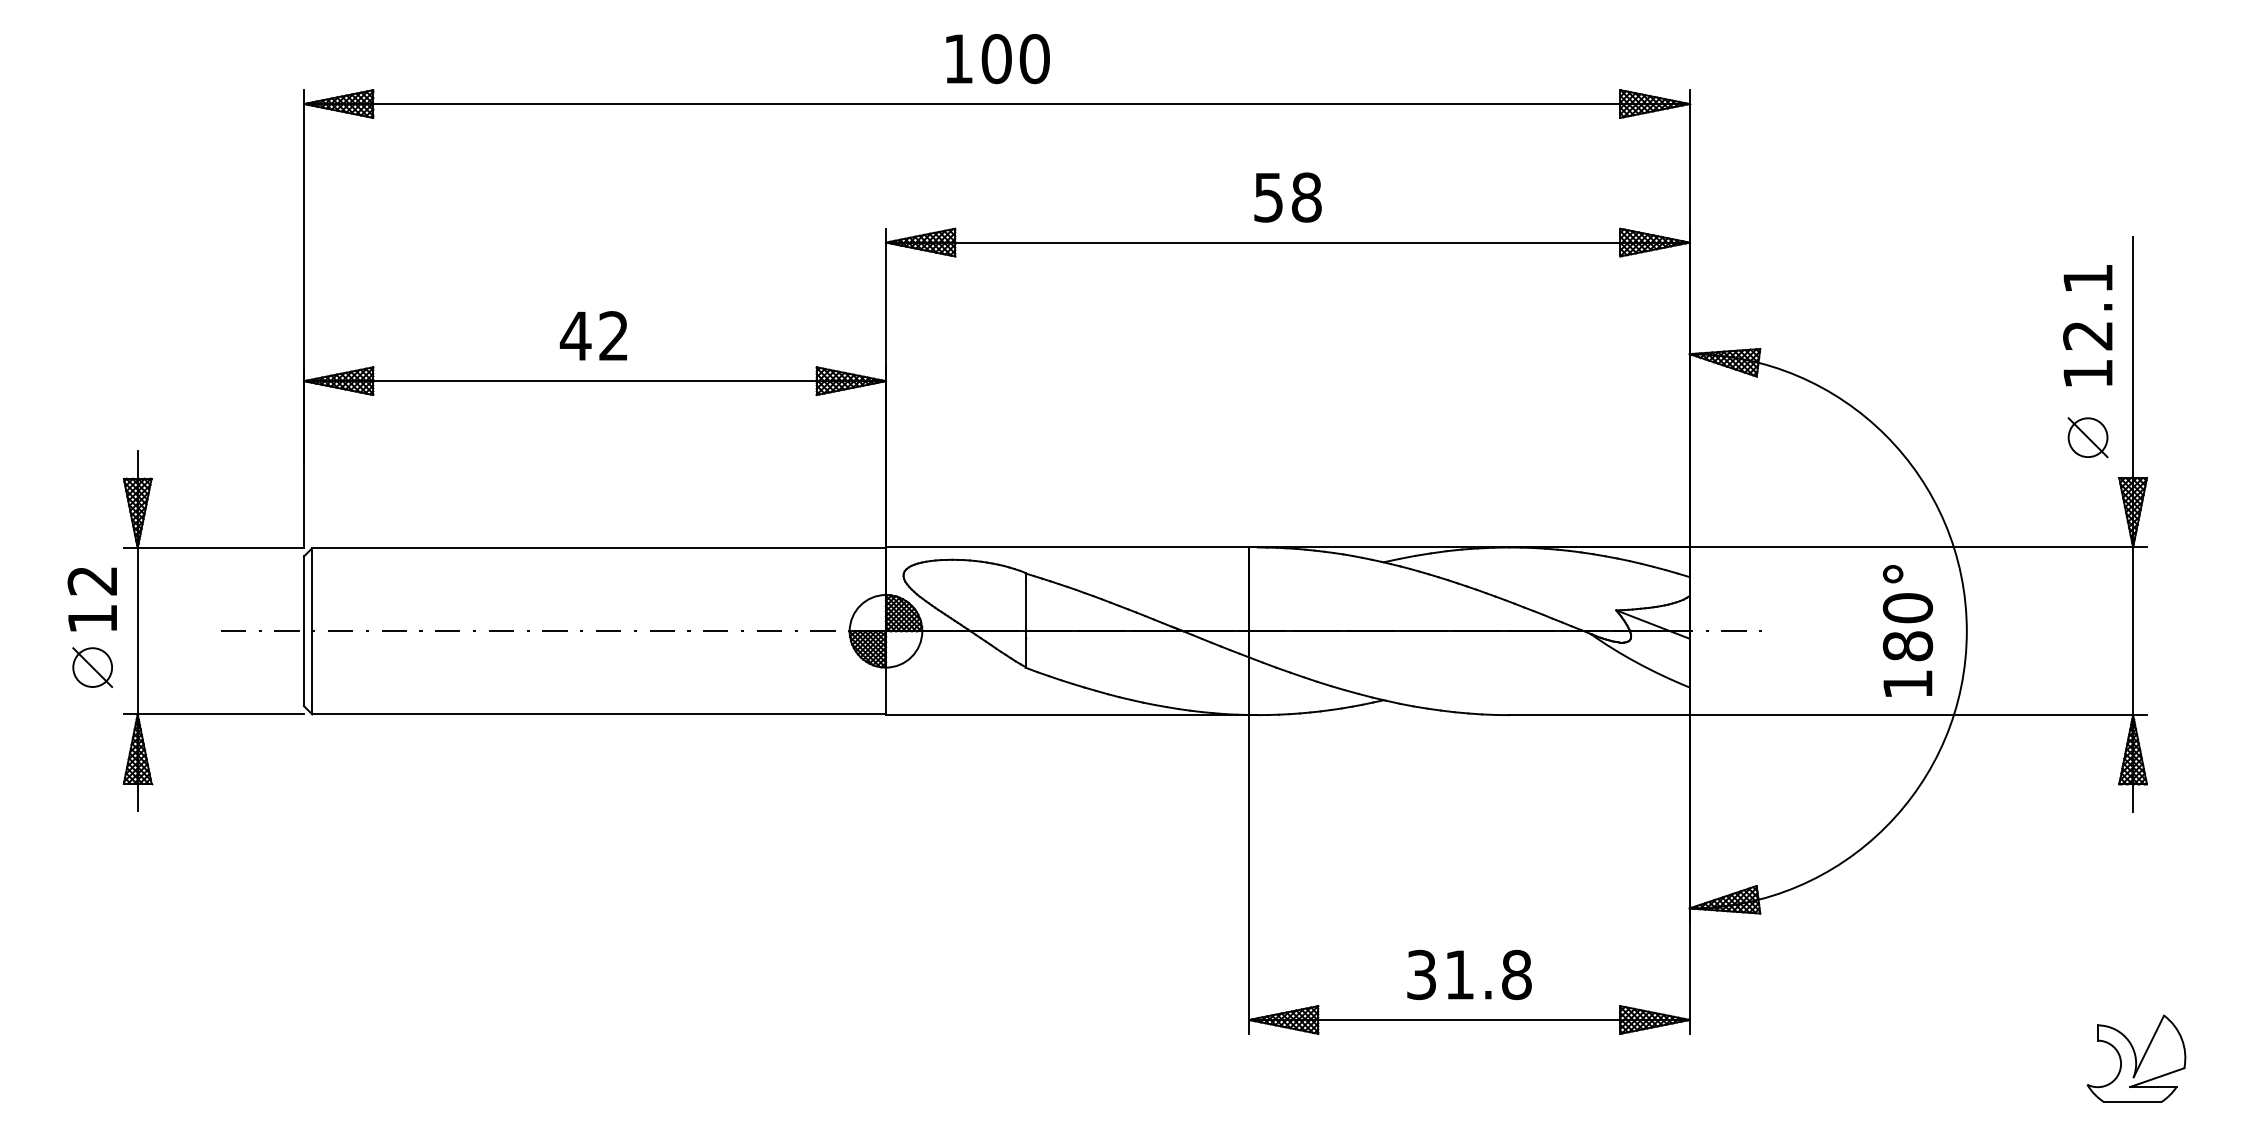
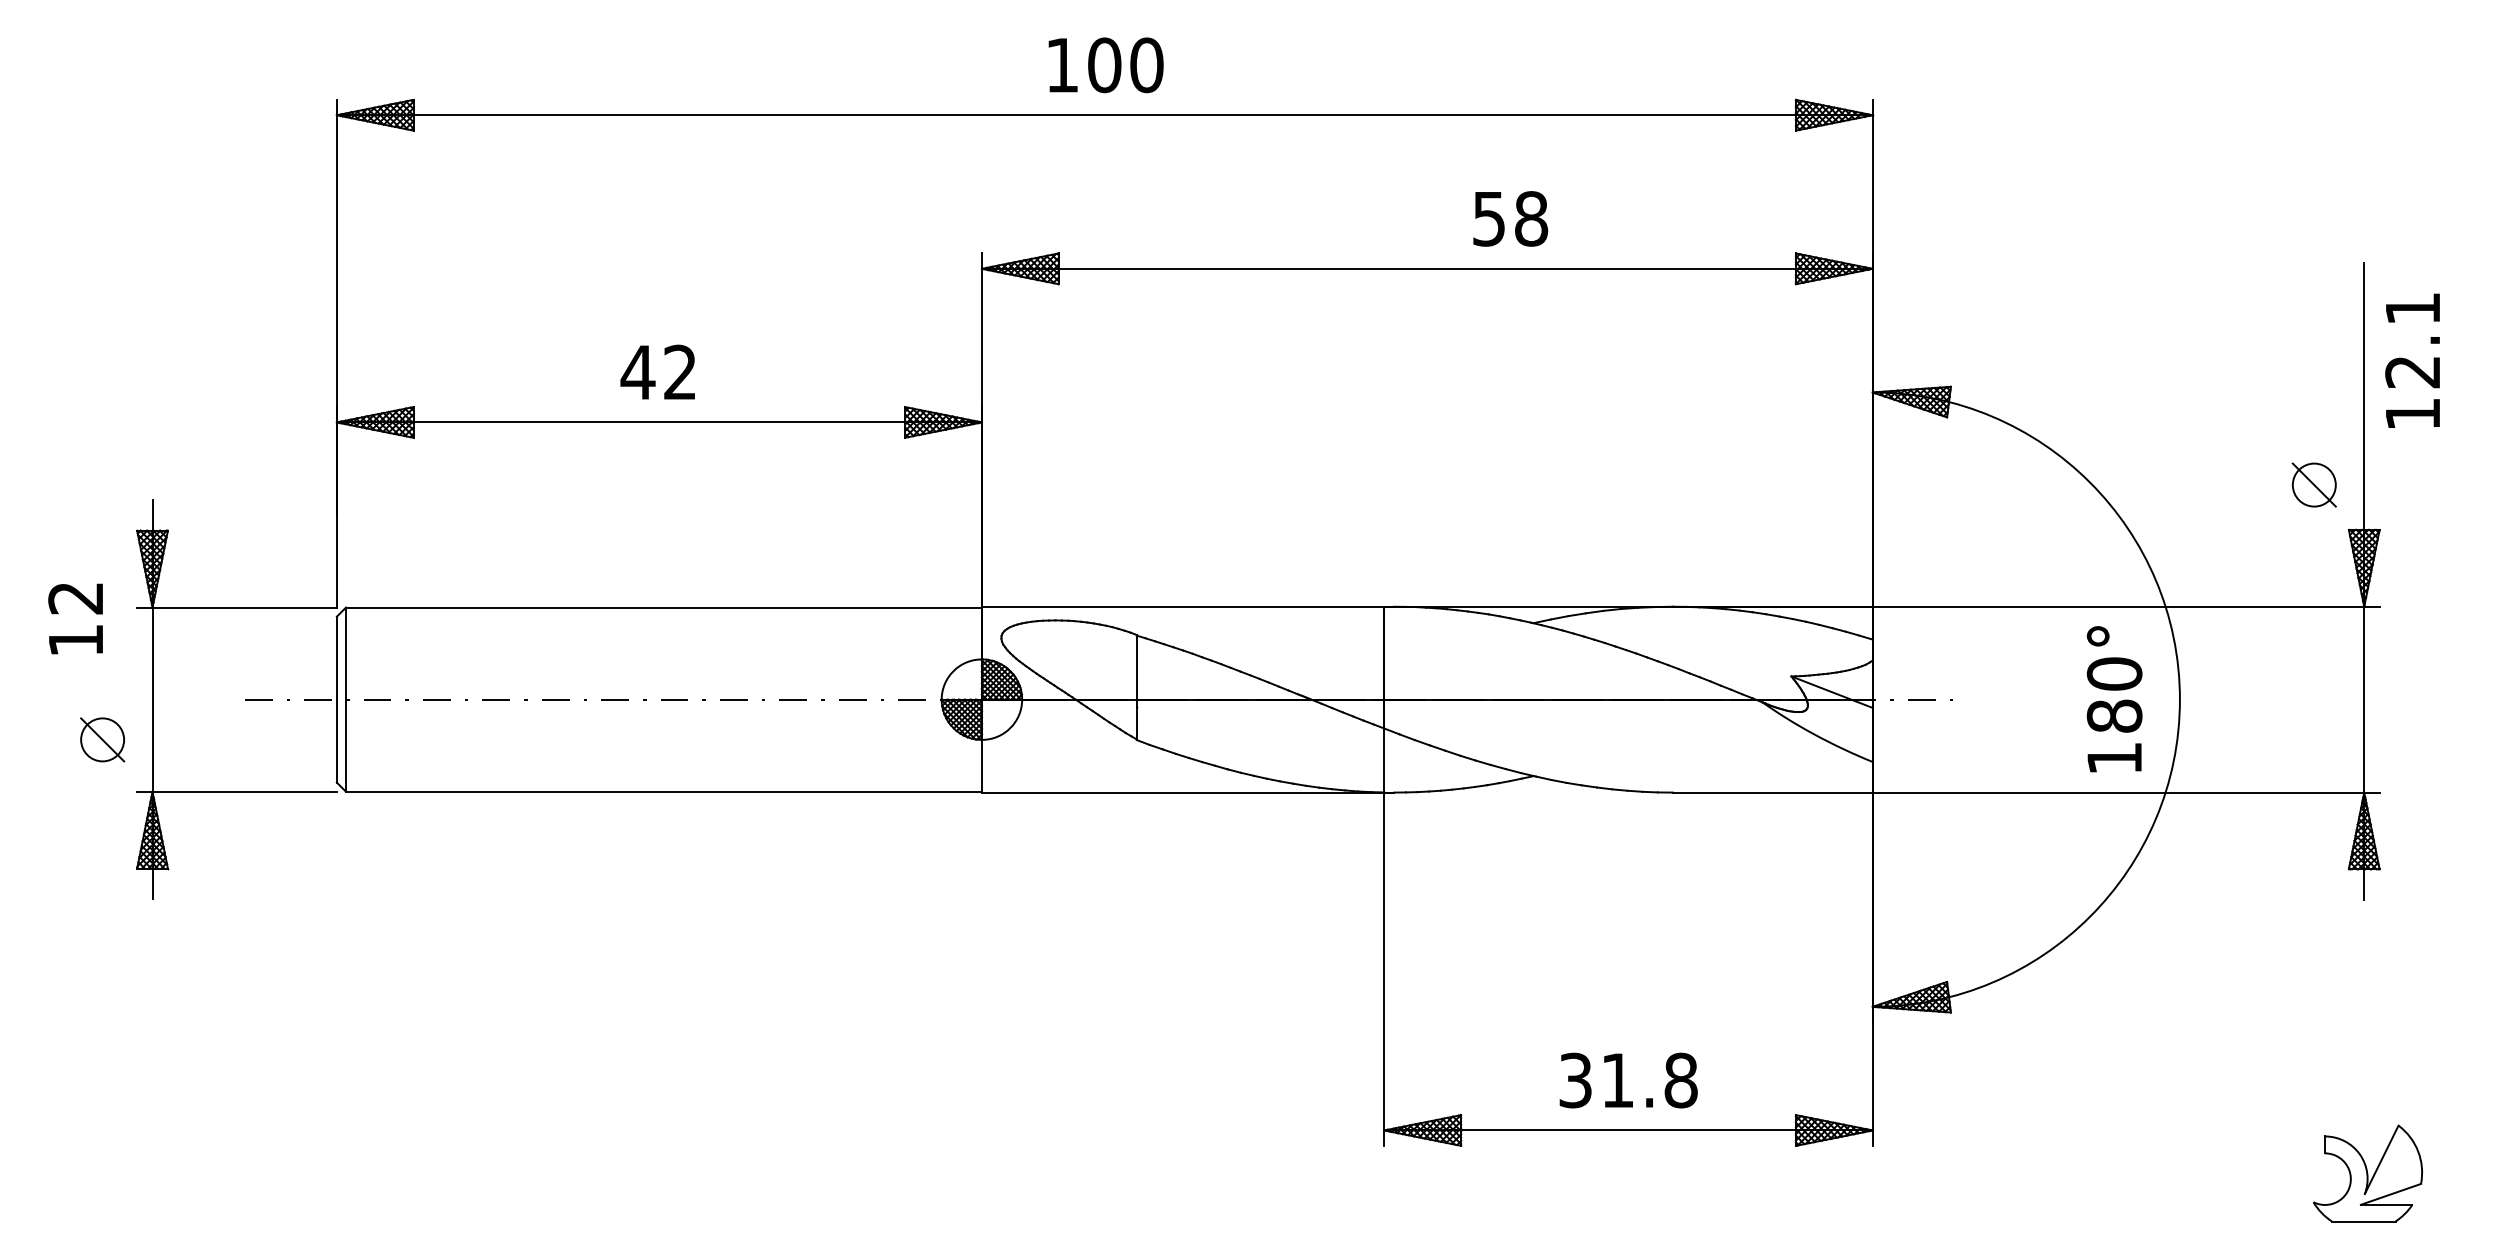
text: (1287, 197) -> (1510, 218), moved
text: (2087, 325) -> (2412, 360), moved
text: (91, 599) -> (74, 618), moved

